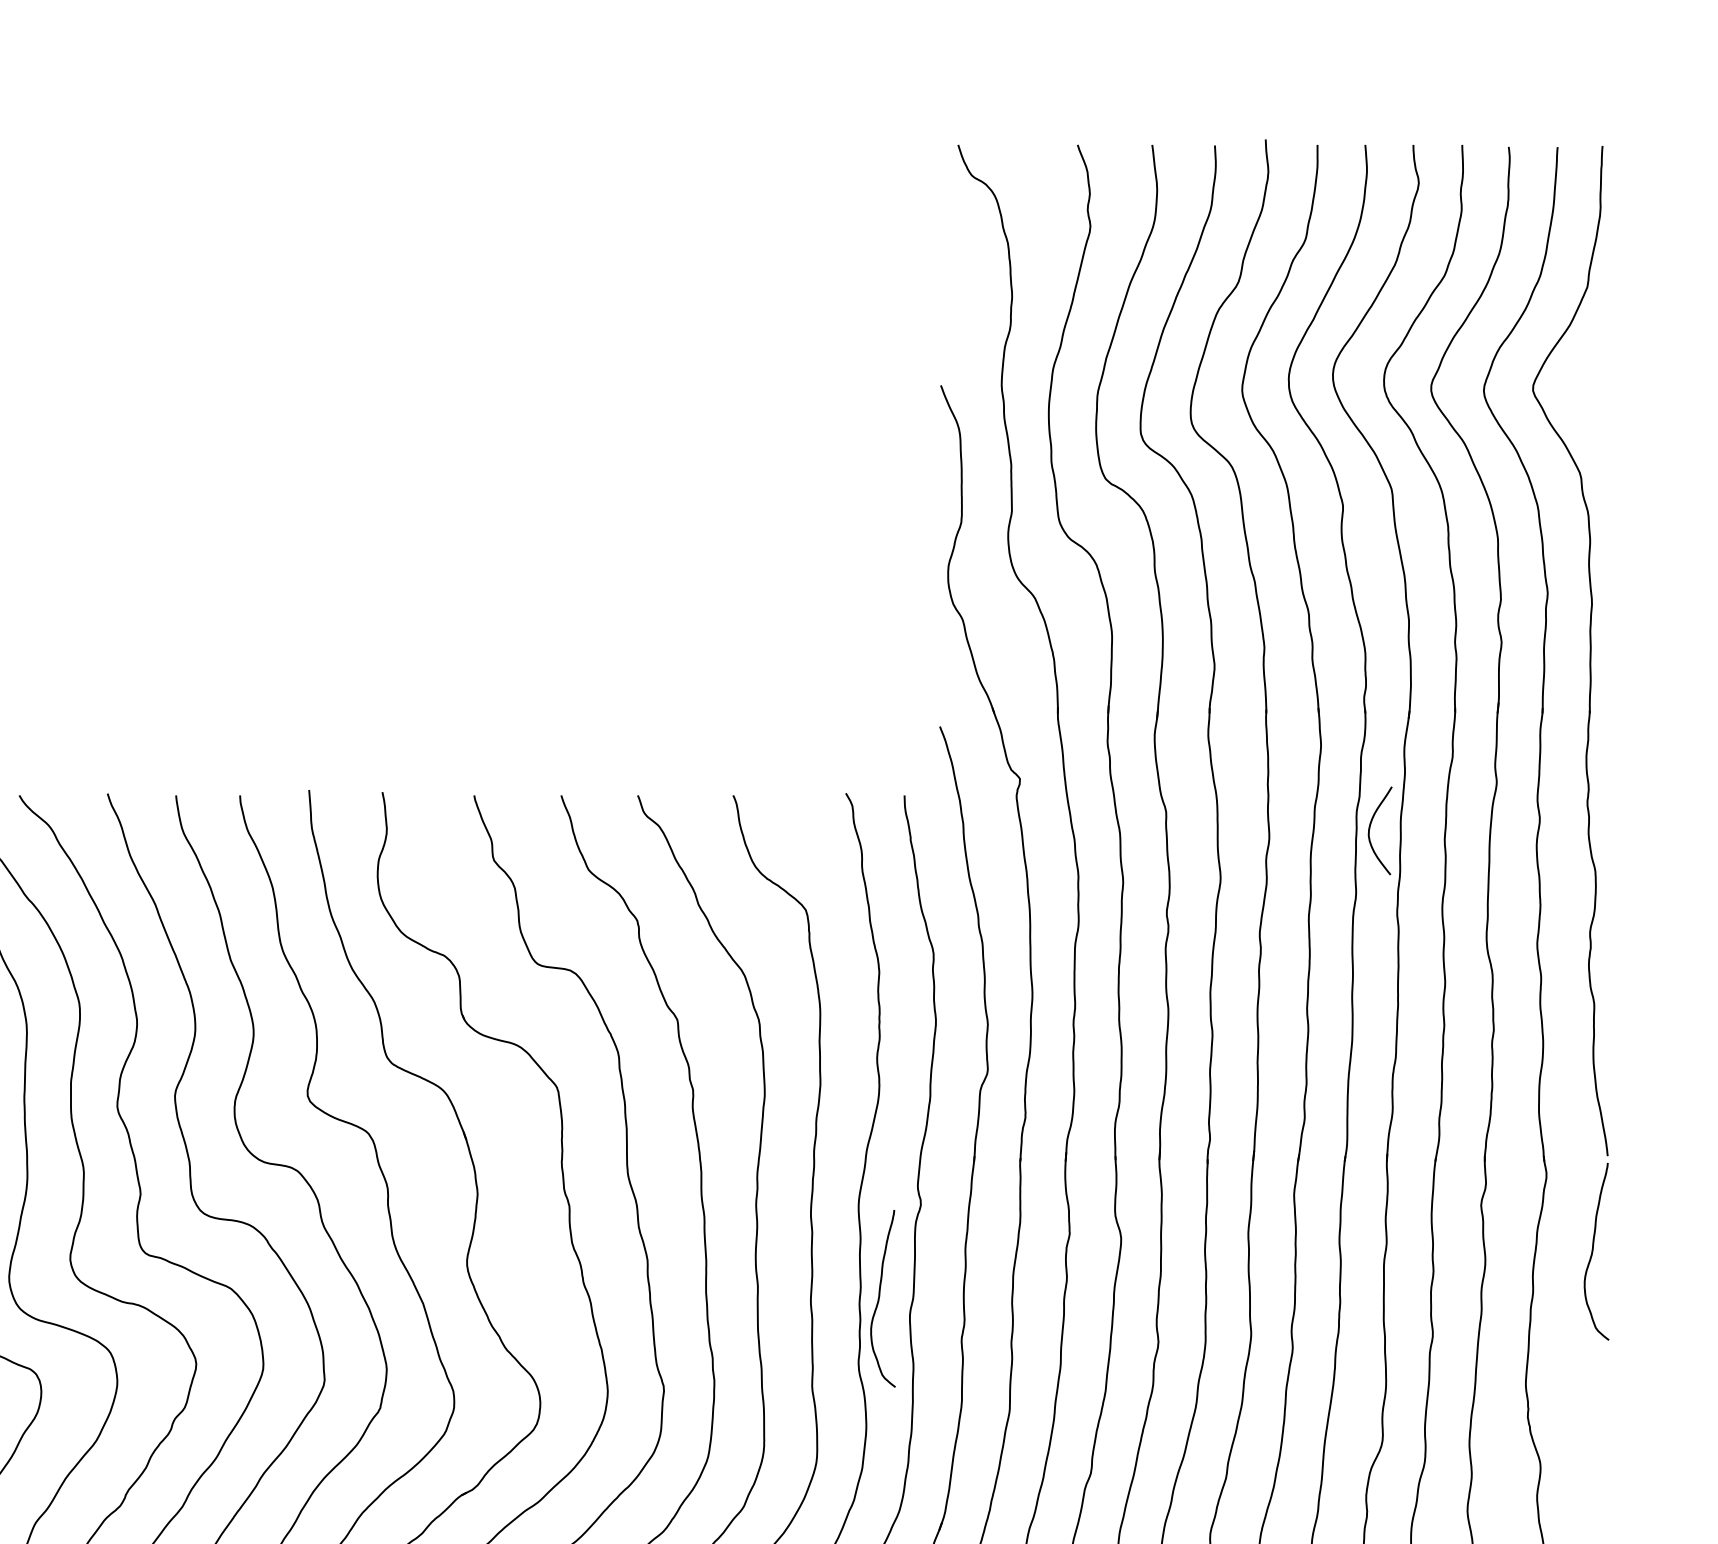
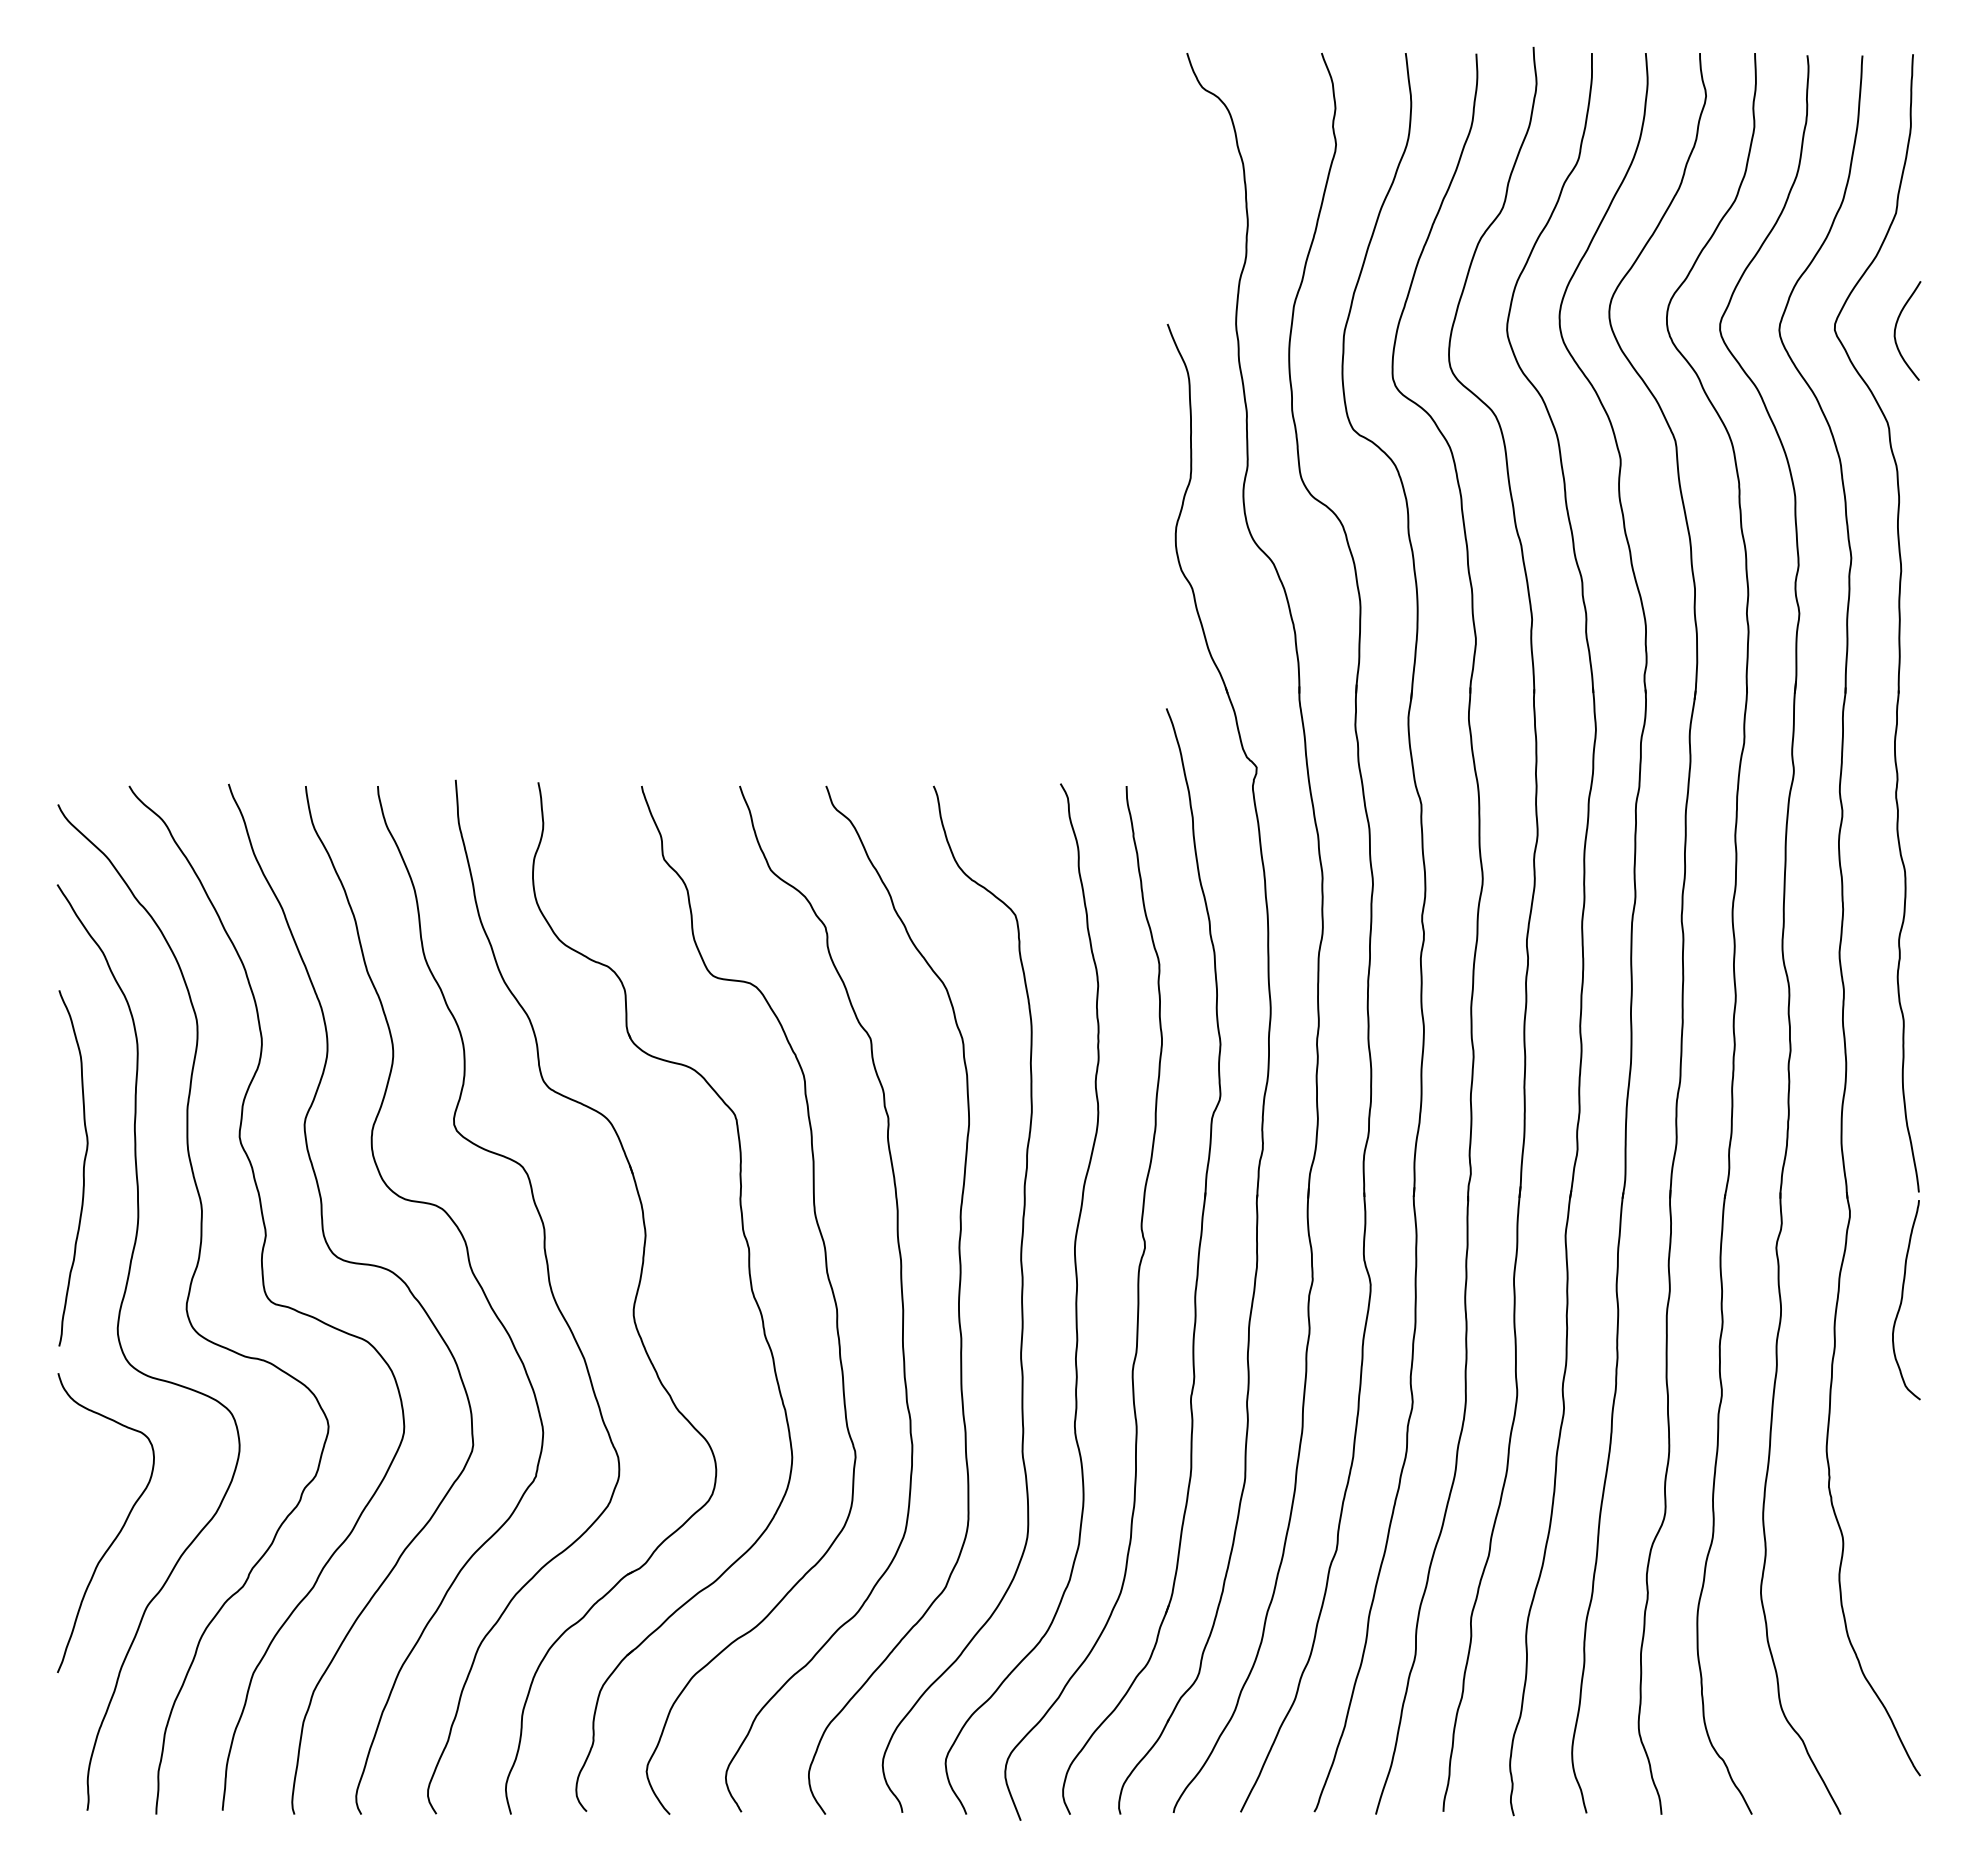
curve: (1370, 828) -> (1896, 328), moved
curve: (879, 1299) -> (1098, 1353), removed

